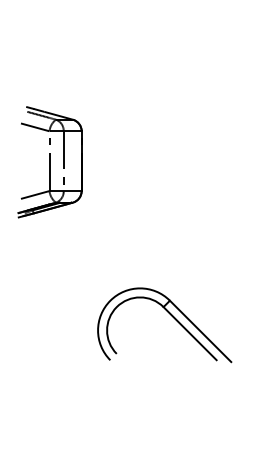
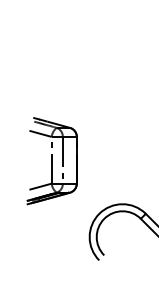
part: (49, 162) -> (51, 161), moved

